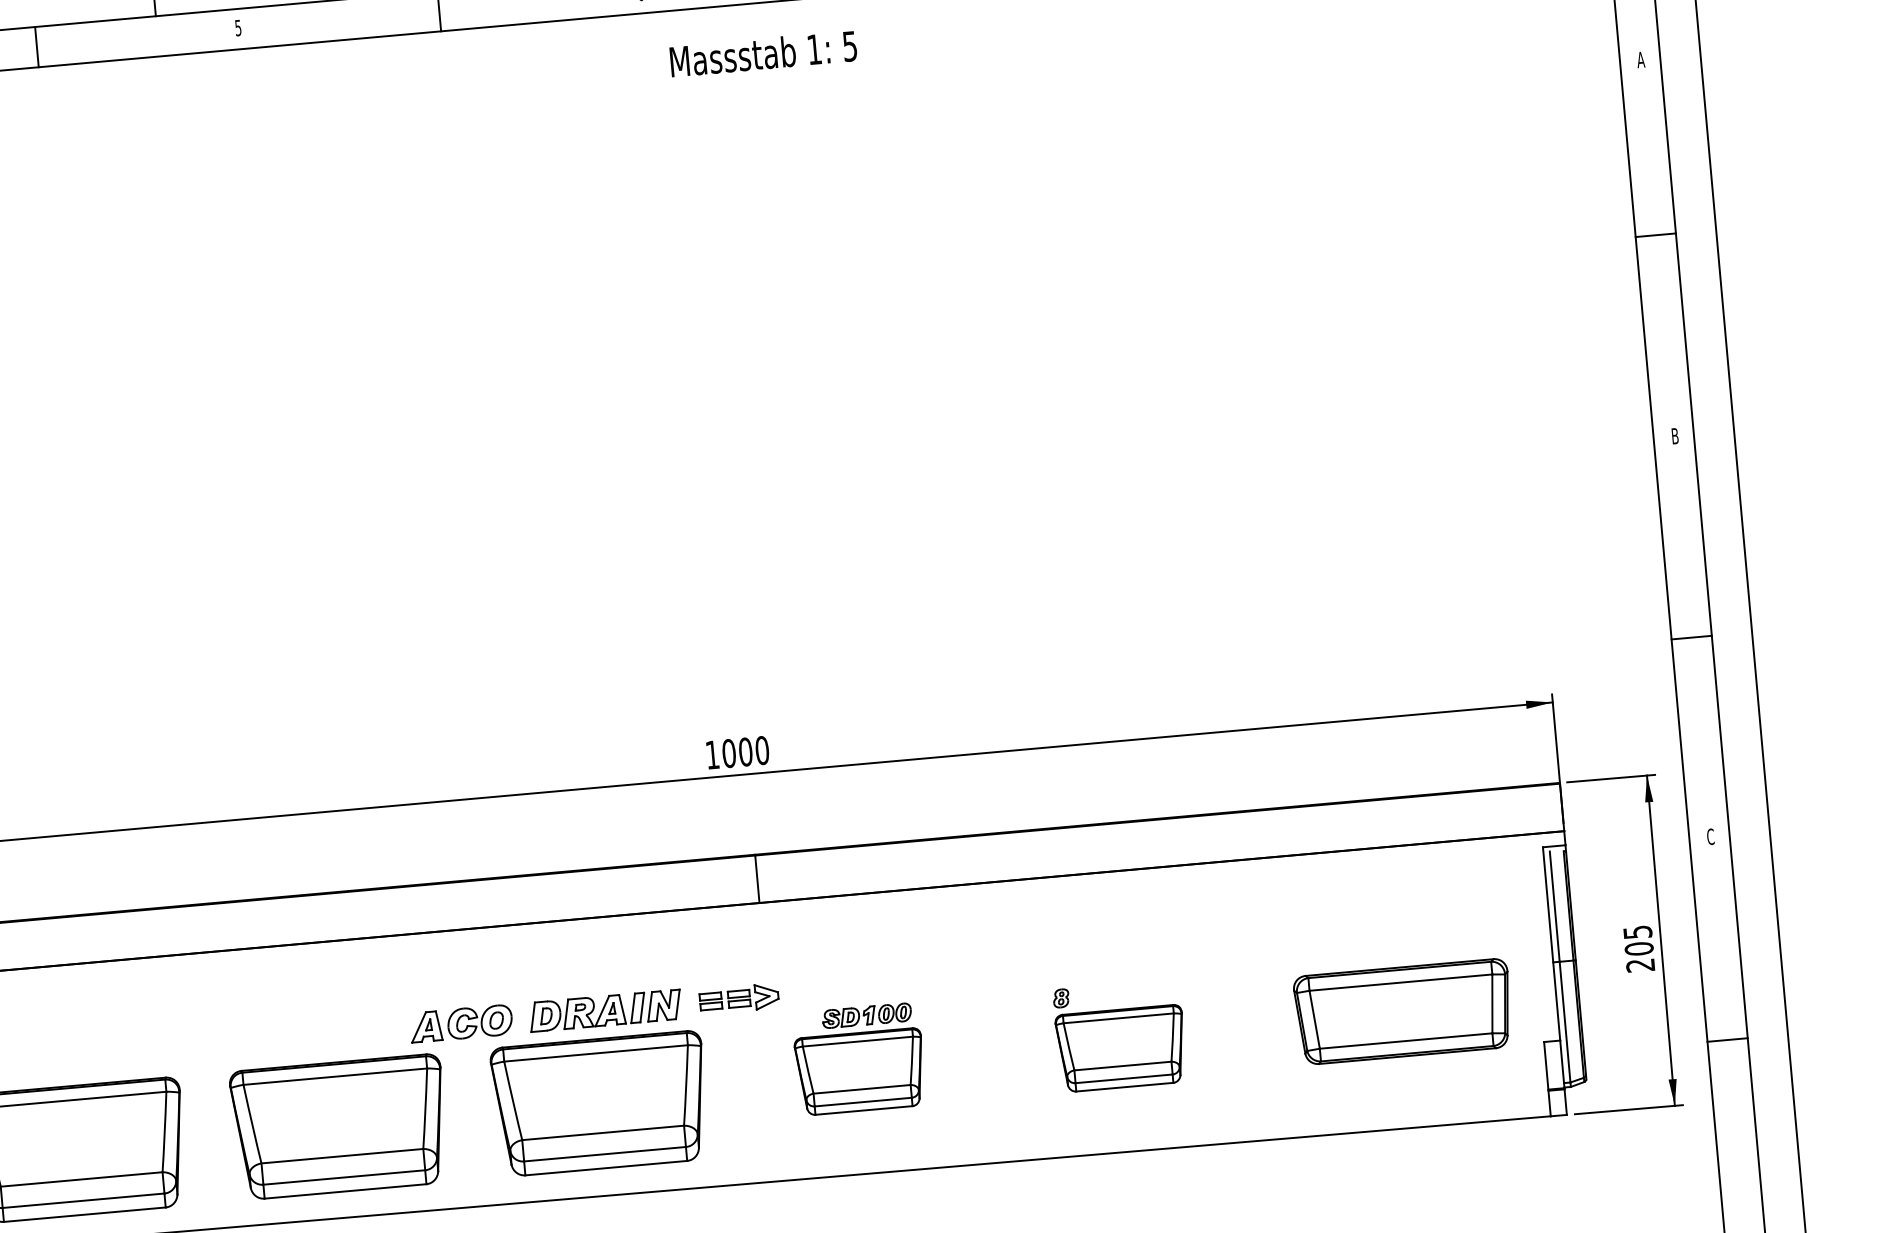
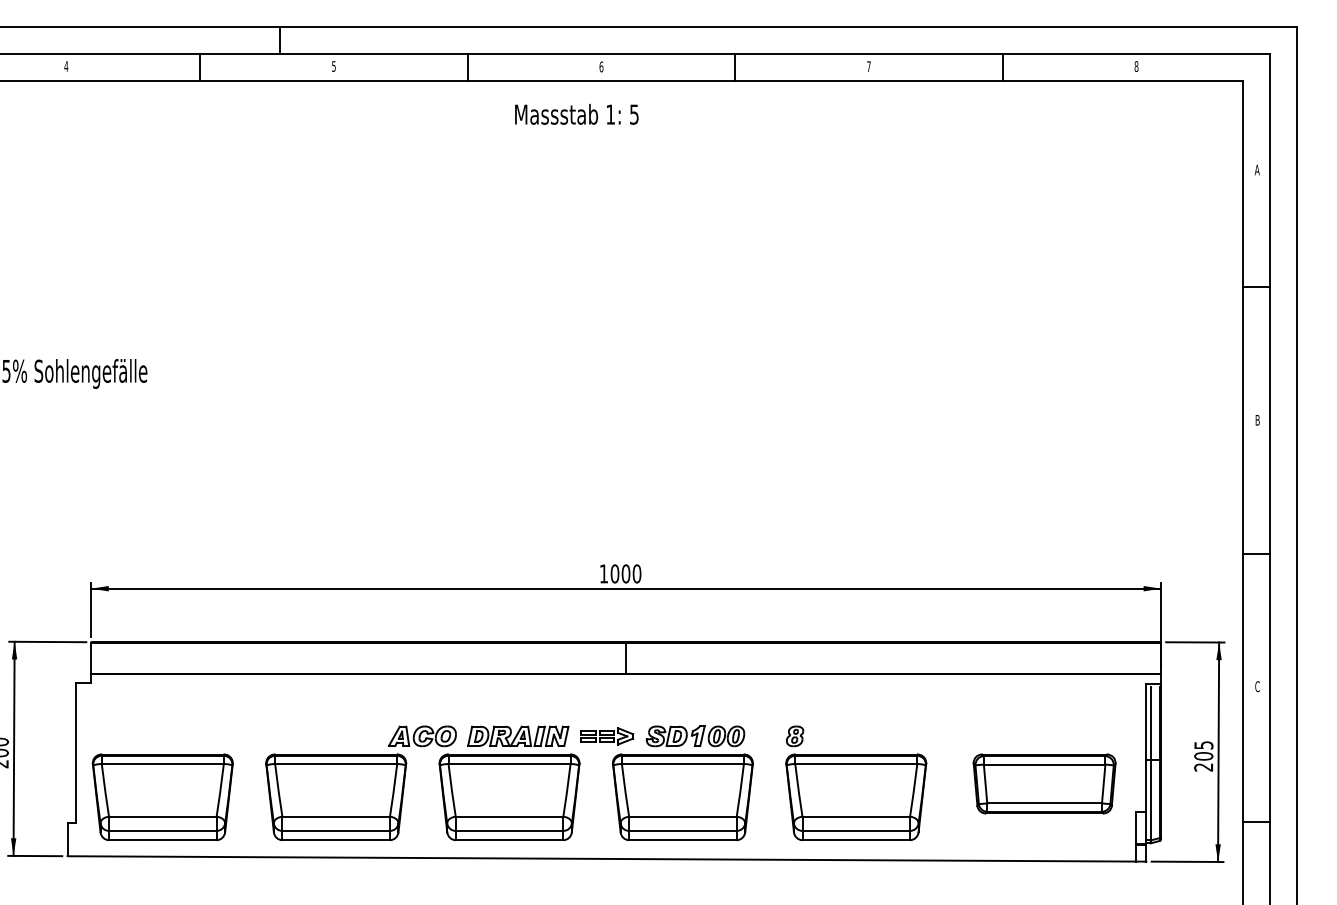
text: (762, 54) -> (576, 114), moved
part: (1120, 1034) -> (856, 782), size x1.67
part: (858, 1058) -> (682, 782), size x1.67

